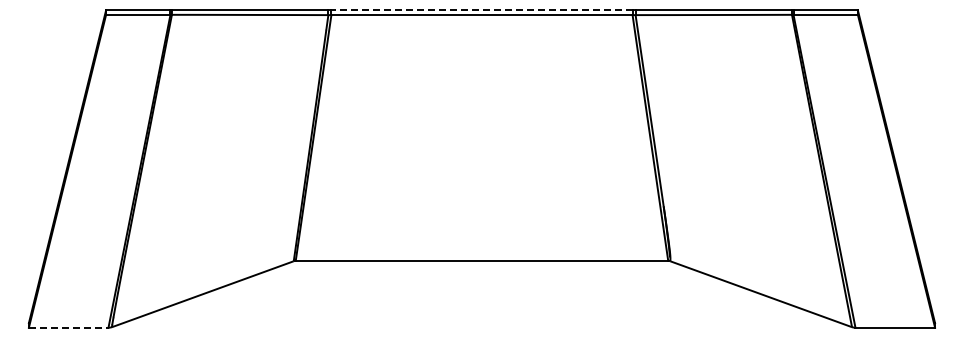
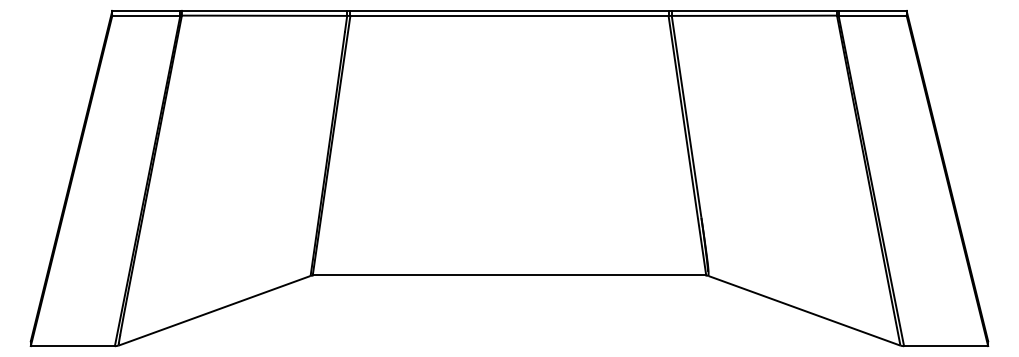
line: (482, 10) -> (510, 11), dashed -> solid
line: (68, 327) -> (72, 345), dashed -> solid

